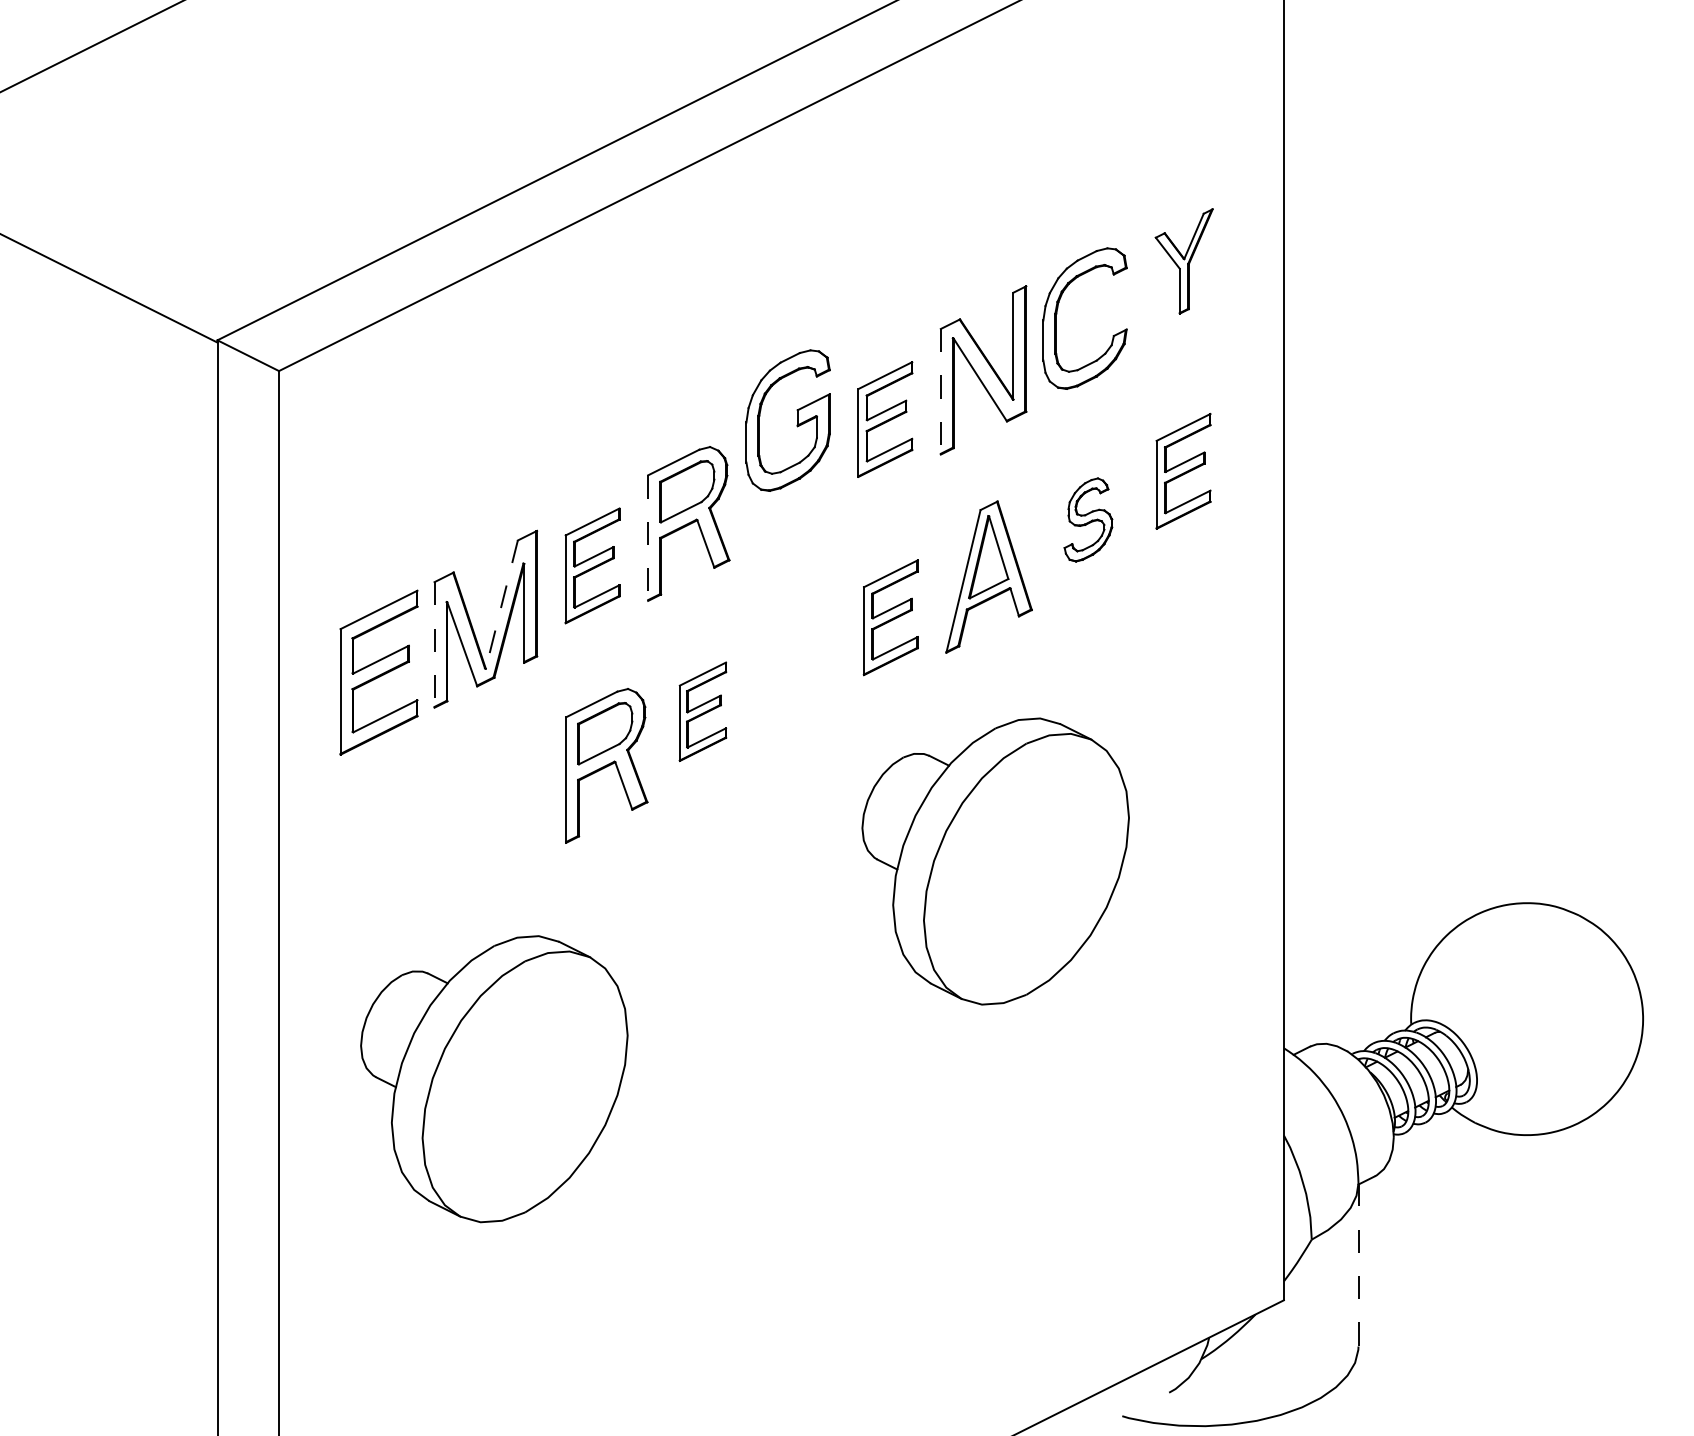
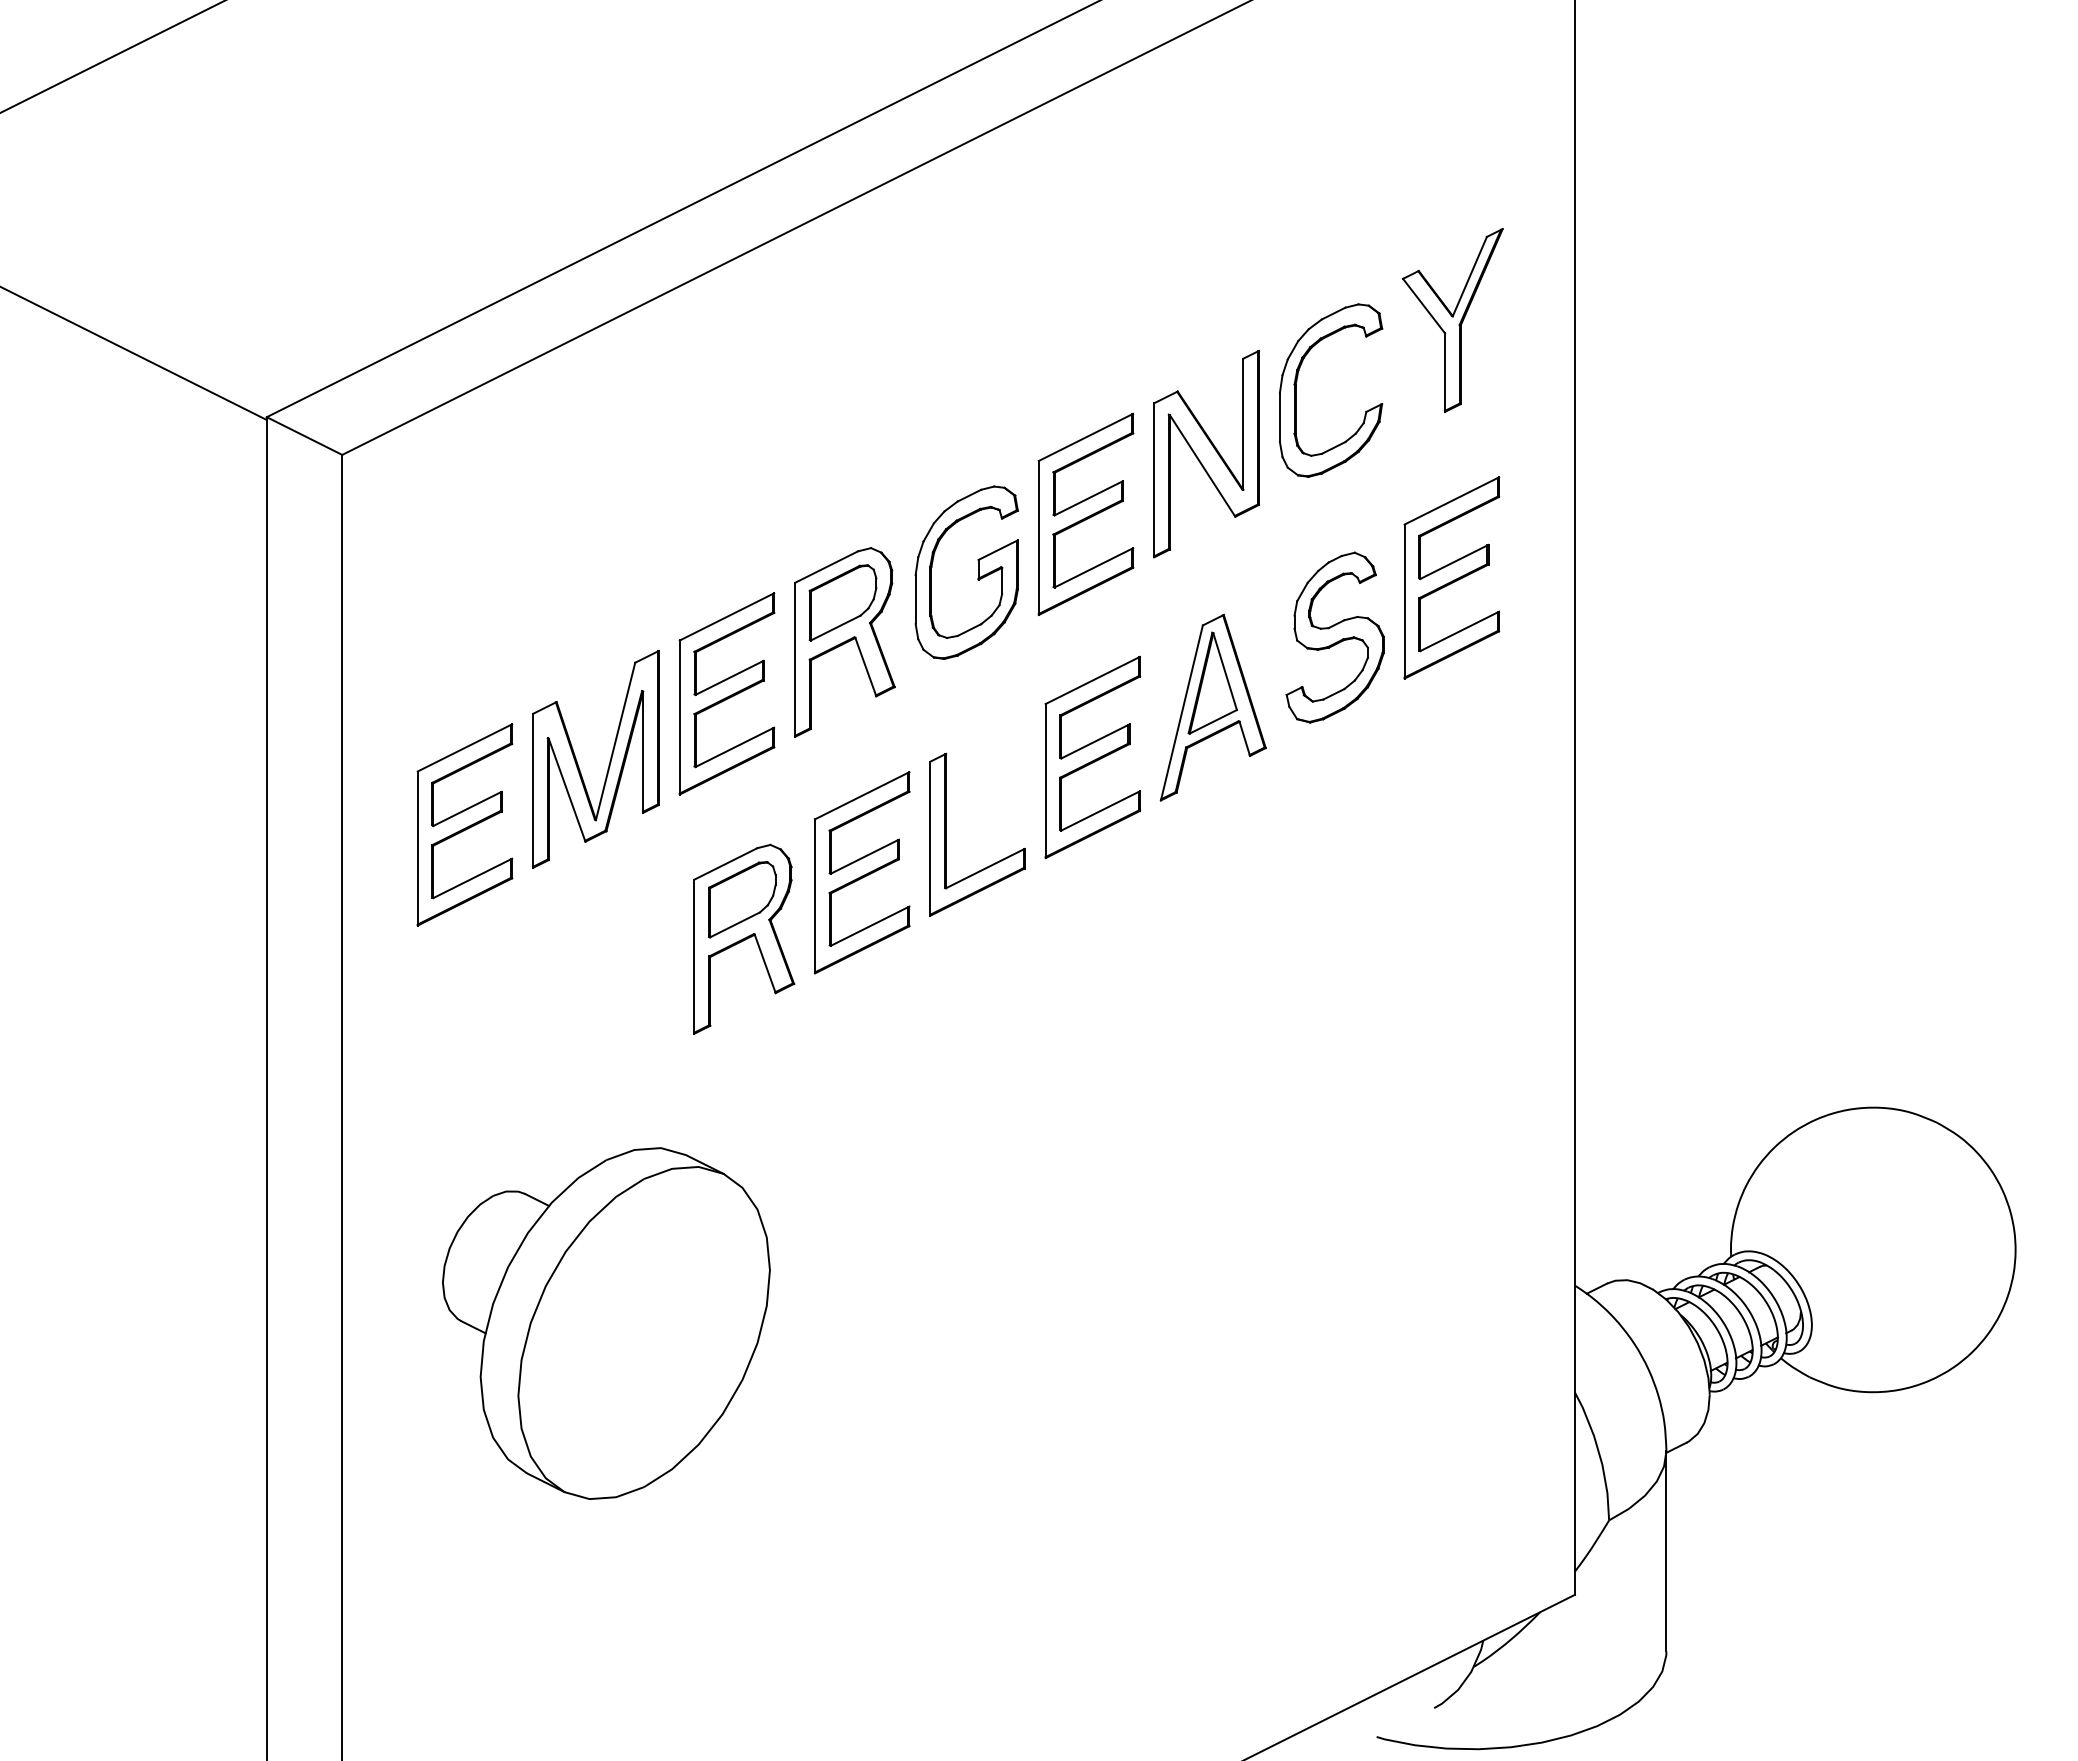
part: (1184, 261) -> (1452, 320), size x1.43
line: (941, 391) -> (1154, 480), dashed -> solid
part: (884, 419) -> (1085, 514), size x1.43
part: (797, 420) -> (978, 572), moved
part: (1183, 470) -> (1451, 577), size x1.43
part: (1087, 519) -> (1334, 637), size x1.67
line: (648, 538) -> (795, 660), dashed -> solid
part: (592, 565) -> (726, 693), size x1.43
line: (501, 604) -> (615, 741), dashed -> solid
part: (890, 617) -> (1092, 757), size x1.43
line: (434, 645) -> (533, 791), dashed -> solid
part: (771, 680) -> (946, 834), added
part: (703, 711) -> (862, 872), size x1.67
part: (995, 861) -> (1221, 1056), removed
line: (1358, 1264) -> (1666, 1551), dashed -> solid

